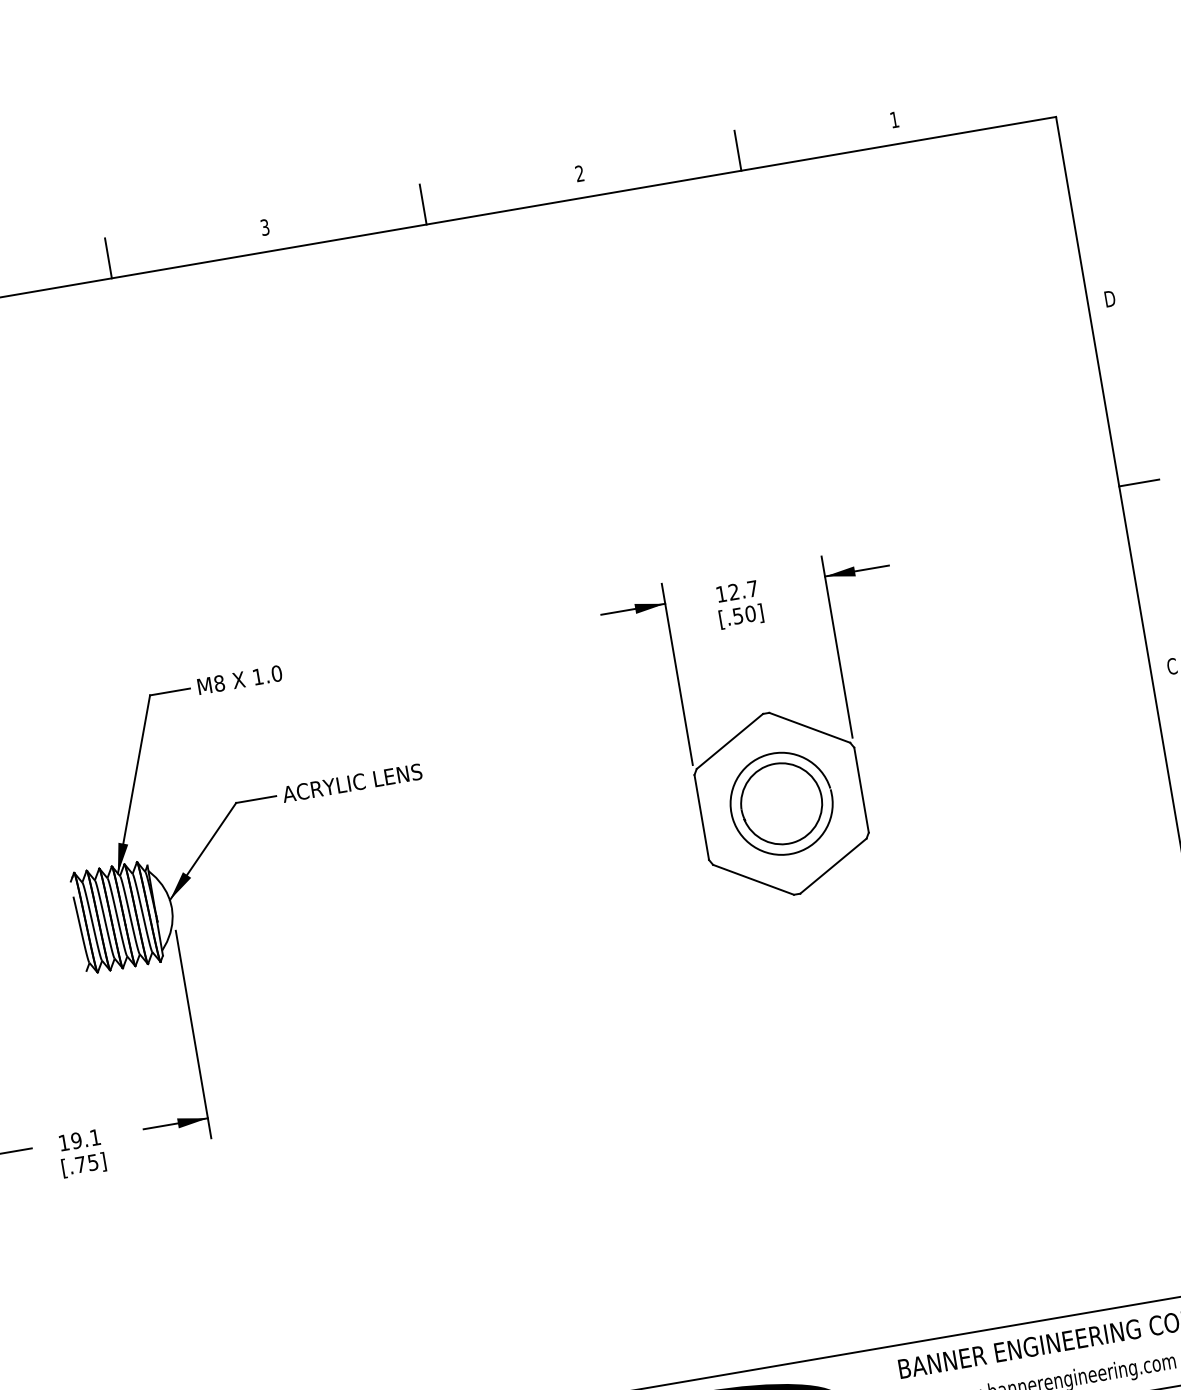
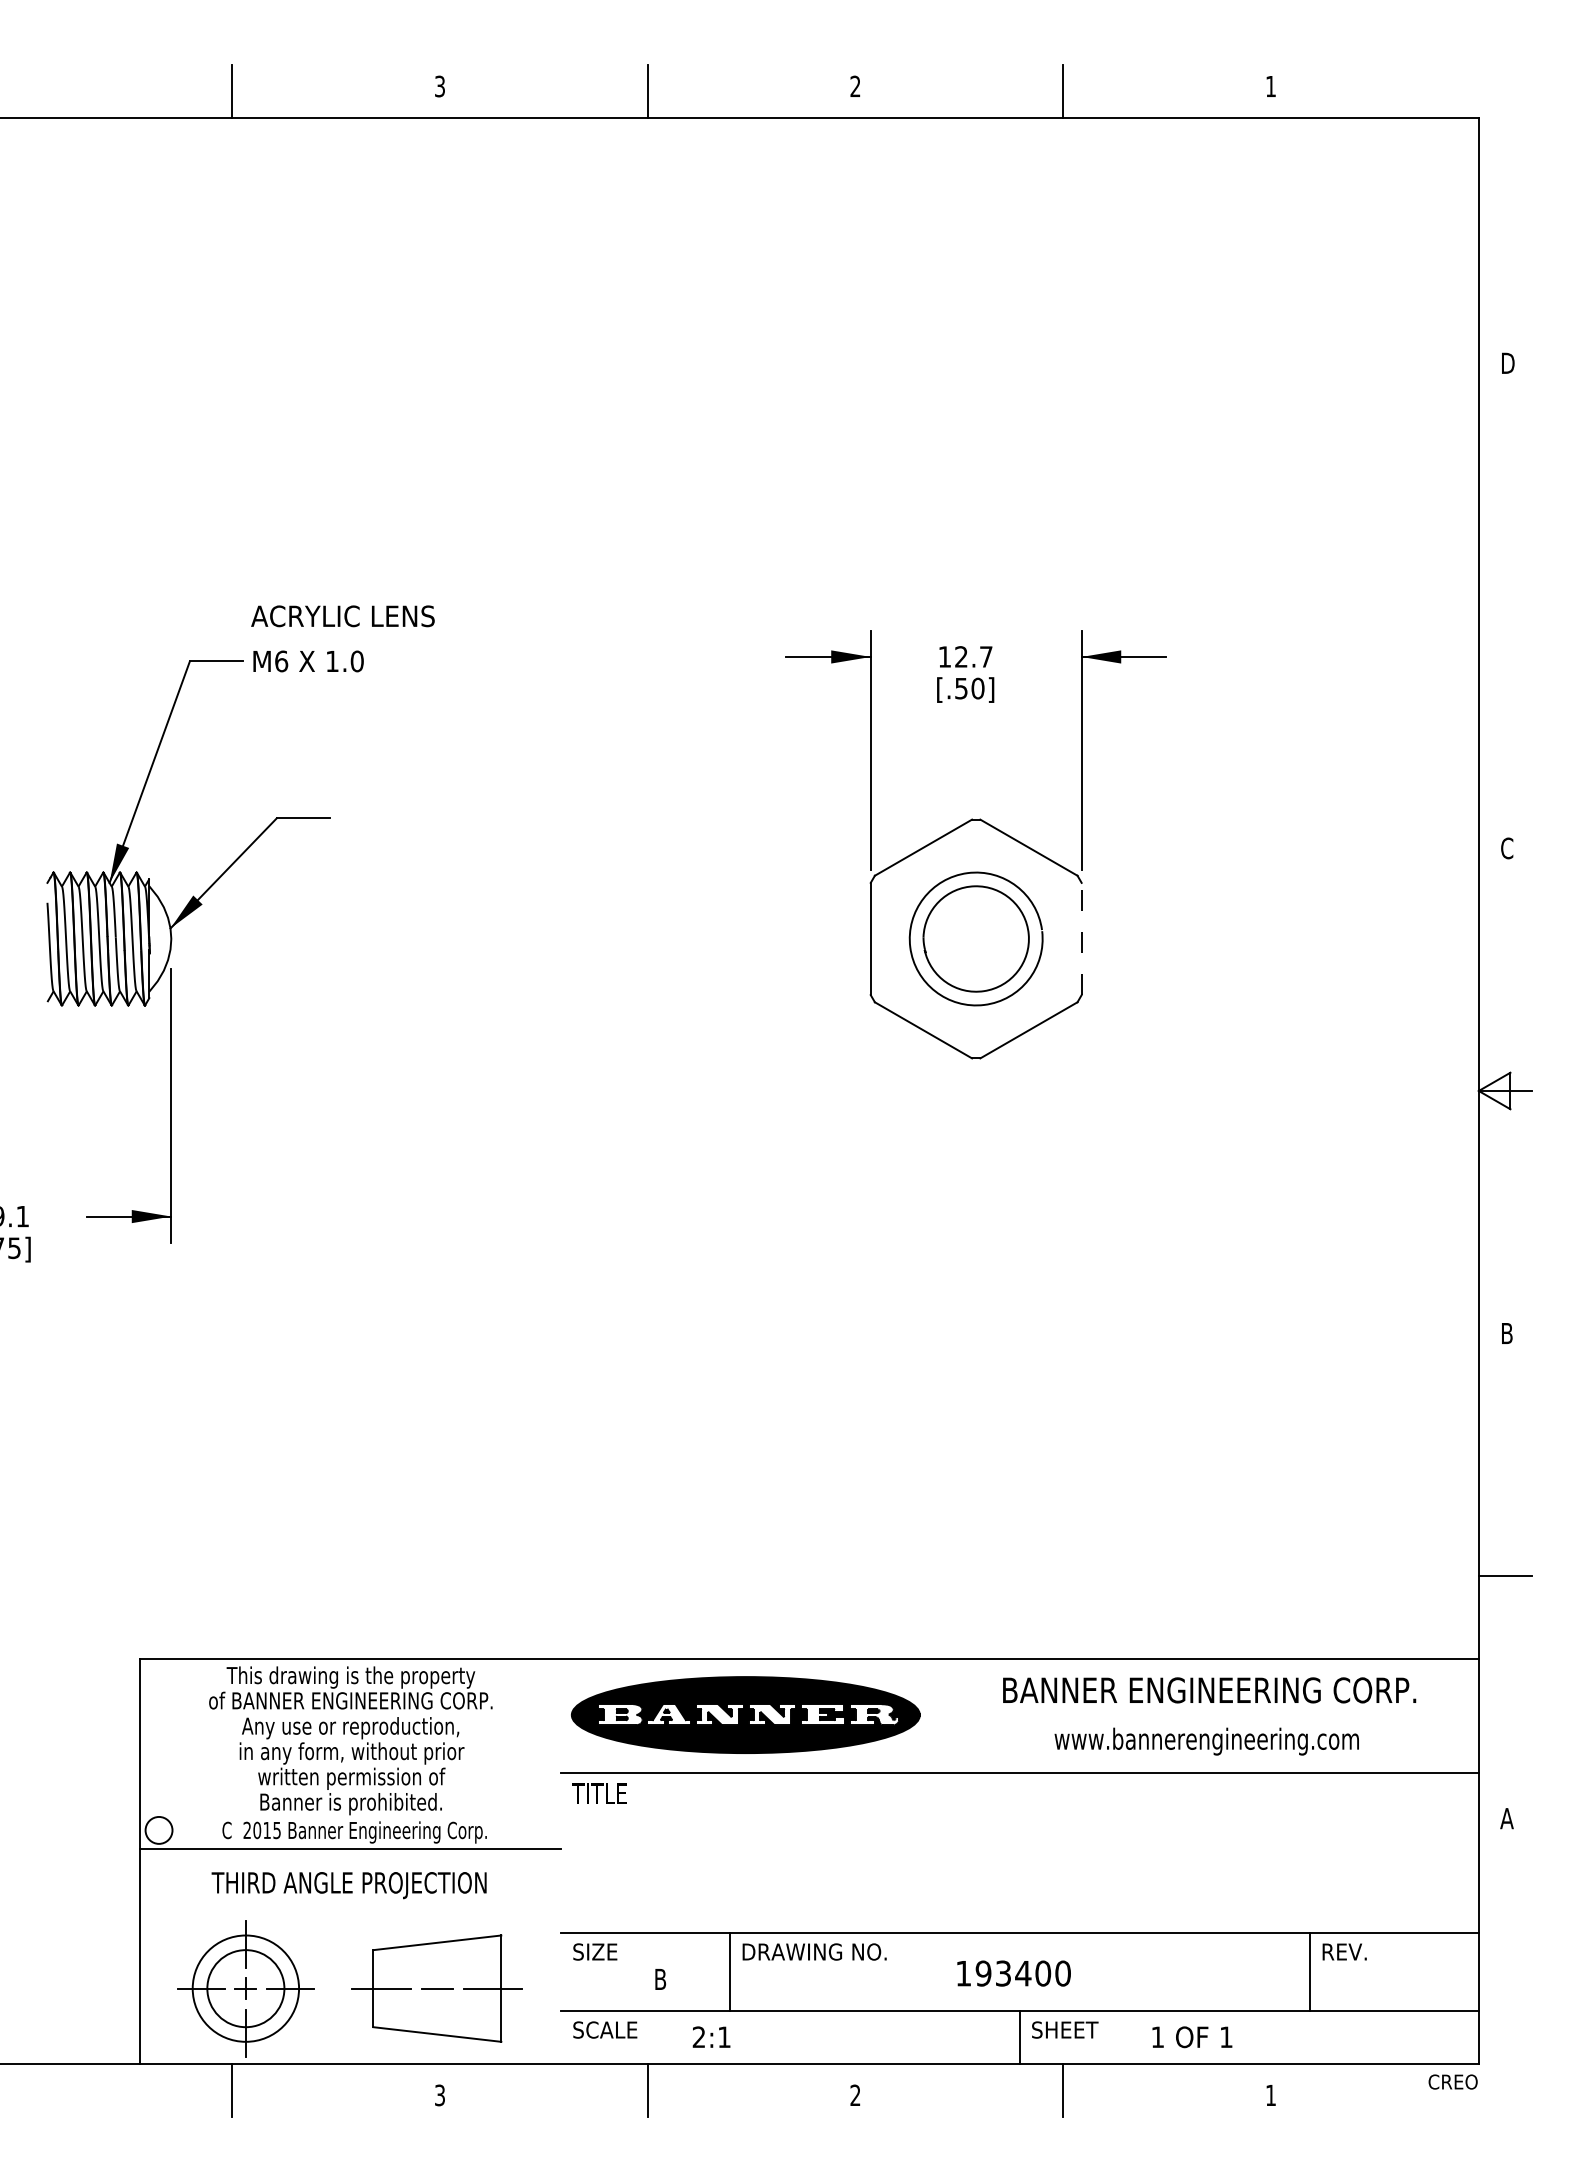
line: (1138, 482) -> (1504, 605), removed
text: (219, 683) -> (281, 661), M8 -> M6
text: (351, 783) -> (342, 616), moved
line: (861, 789) -> (1081, 938), solid -> dashed

